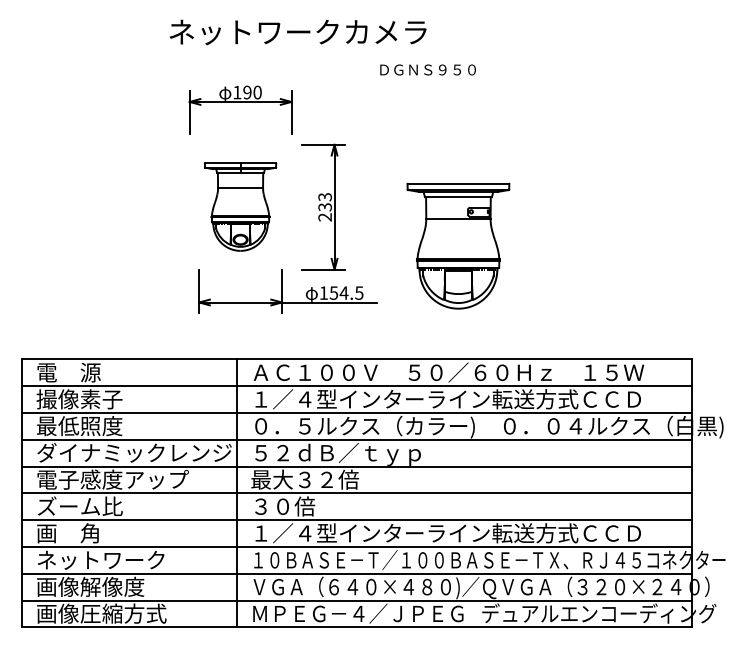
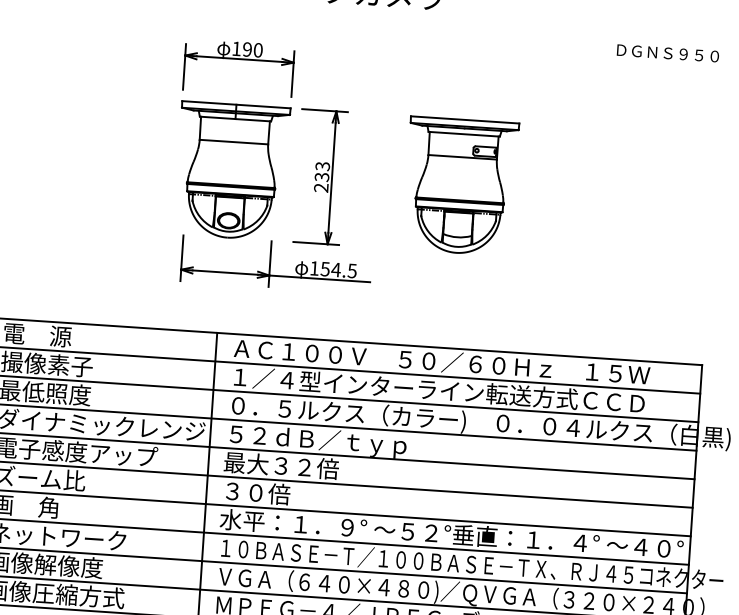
text: (427, 69) -> (667, 52), moved
part: (240, 206) -> (231, 170), size x1.43
part: (458, 245) -> (460, 185), moved
text: (468, 533) -> (451, 534), １／４型インターライン転送方式ＣＣＤ -> 水平：１．９° ～５２°垂直：１．４° ～４０°

